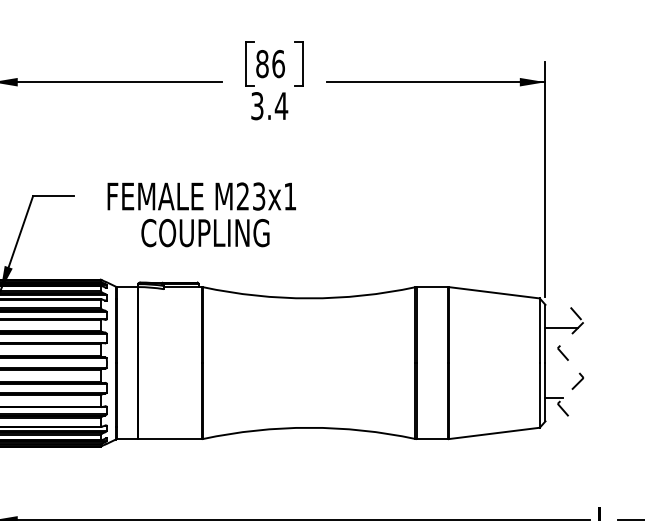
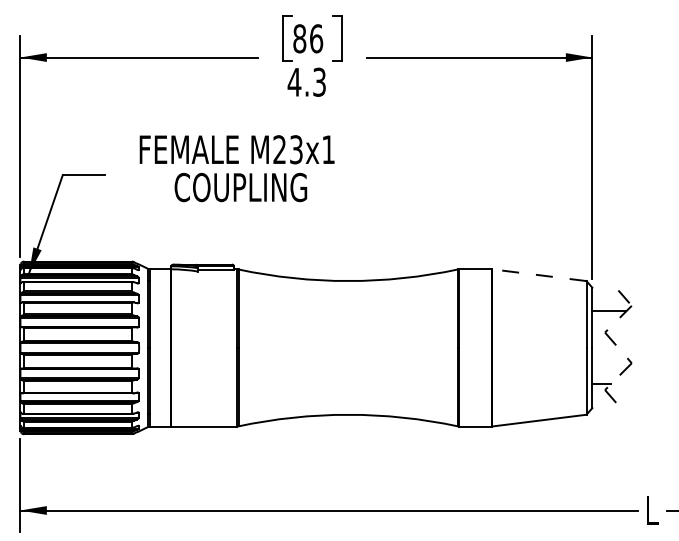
text: (268, 105) -> (306, 81), 3.4 -> 4.3
text: (201, 214) -> (236, 168), moved
line: (494, 293) -> (539, 275), solid -> dashed

